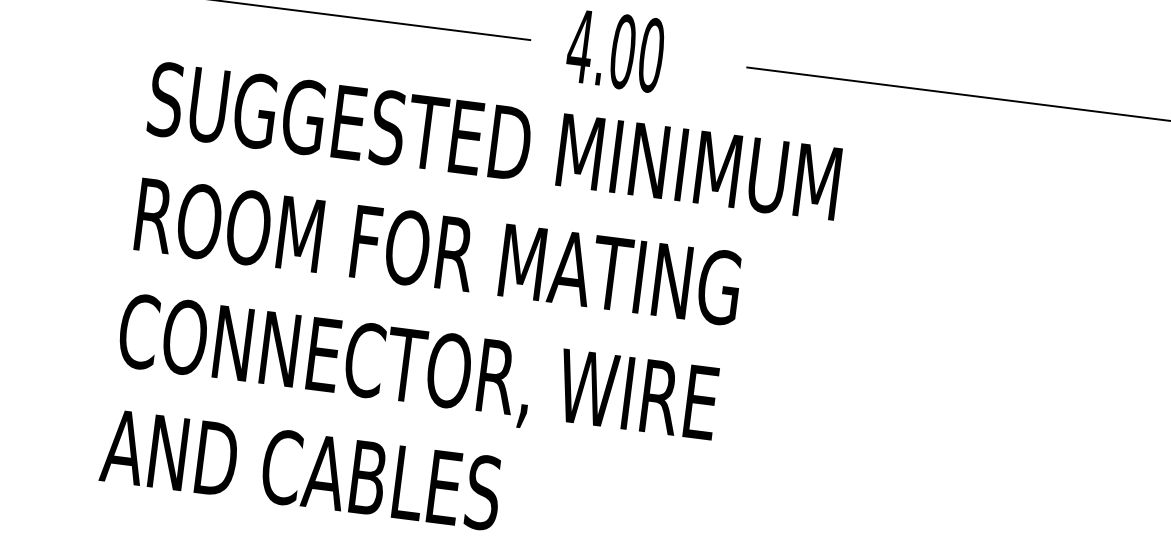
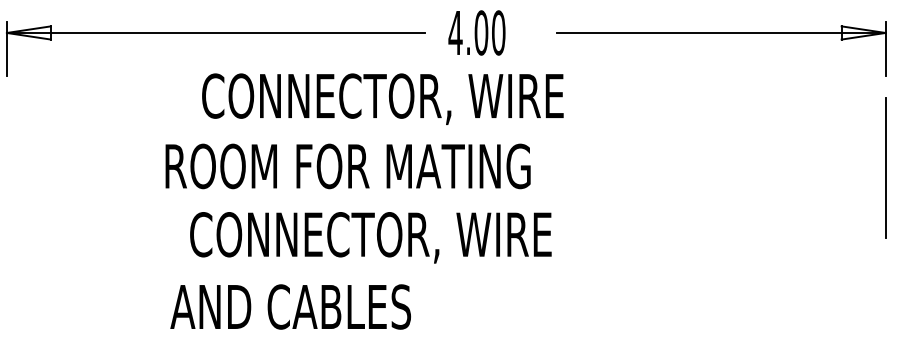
text: (494, 146) -> (411, 99), SUGGESTED MINIMUM -> CONNECTOR, WIRE
text: (437, 251) -> (347, 166), moved
text: (417, 371) -> (370, 237), moved
text: (301, 468) -> (290, 306), moved

